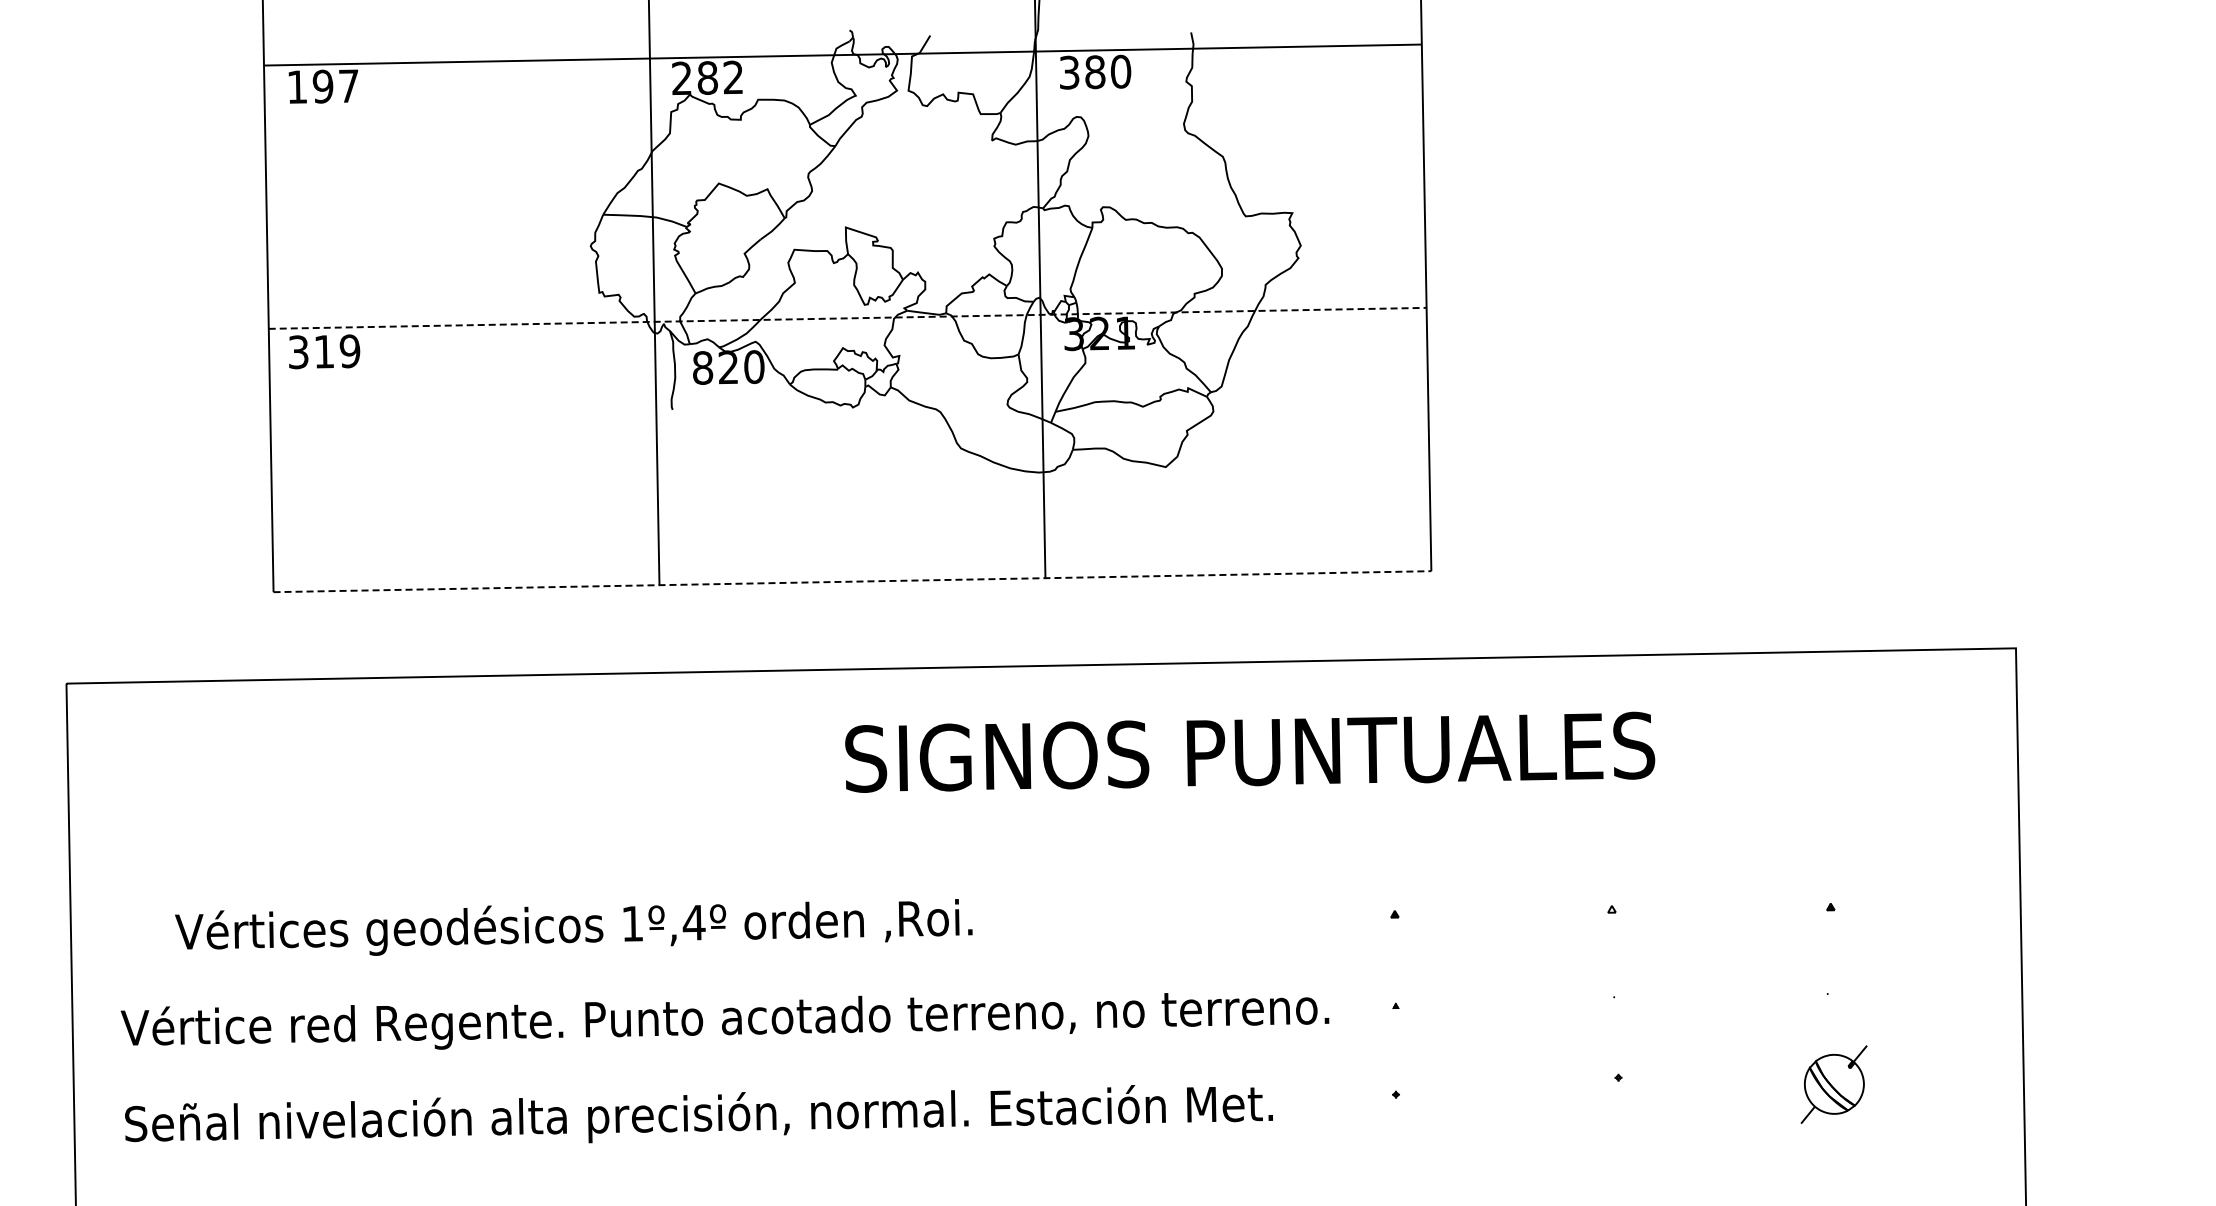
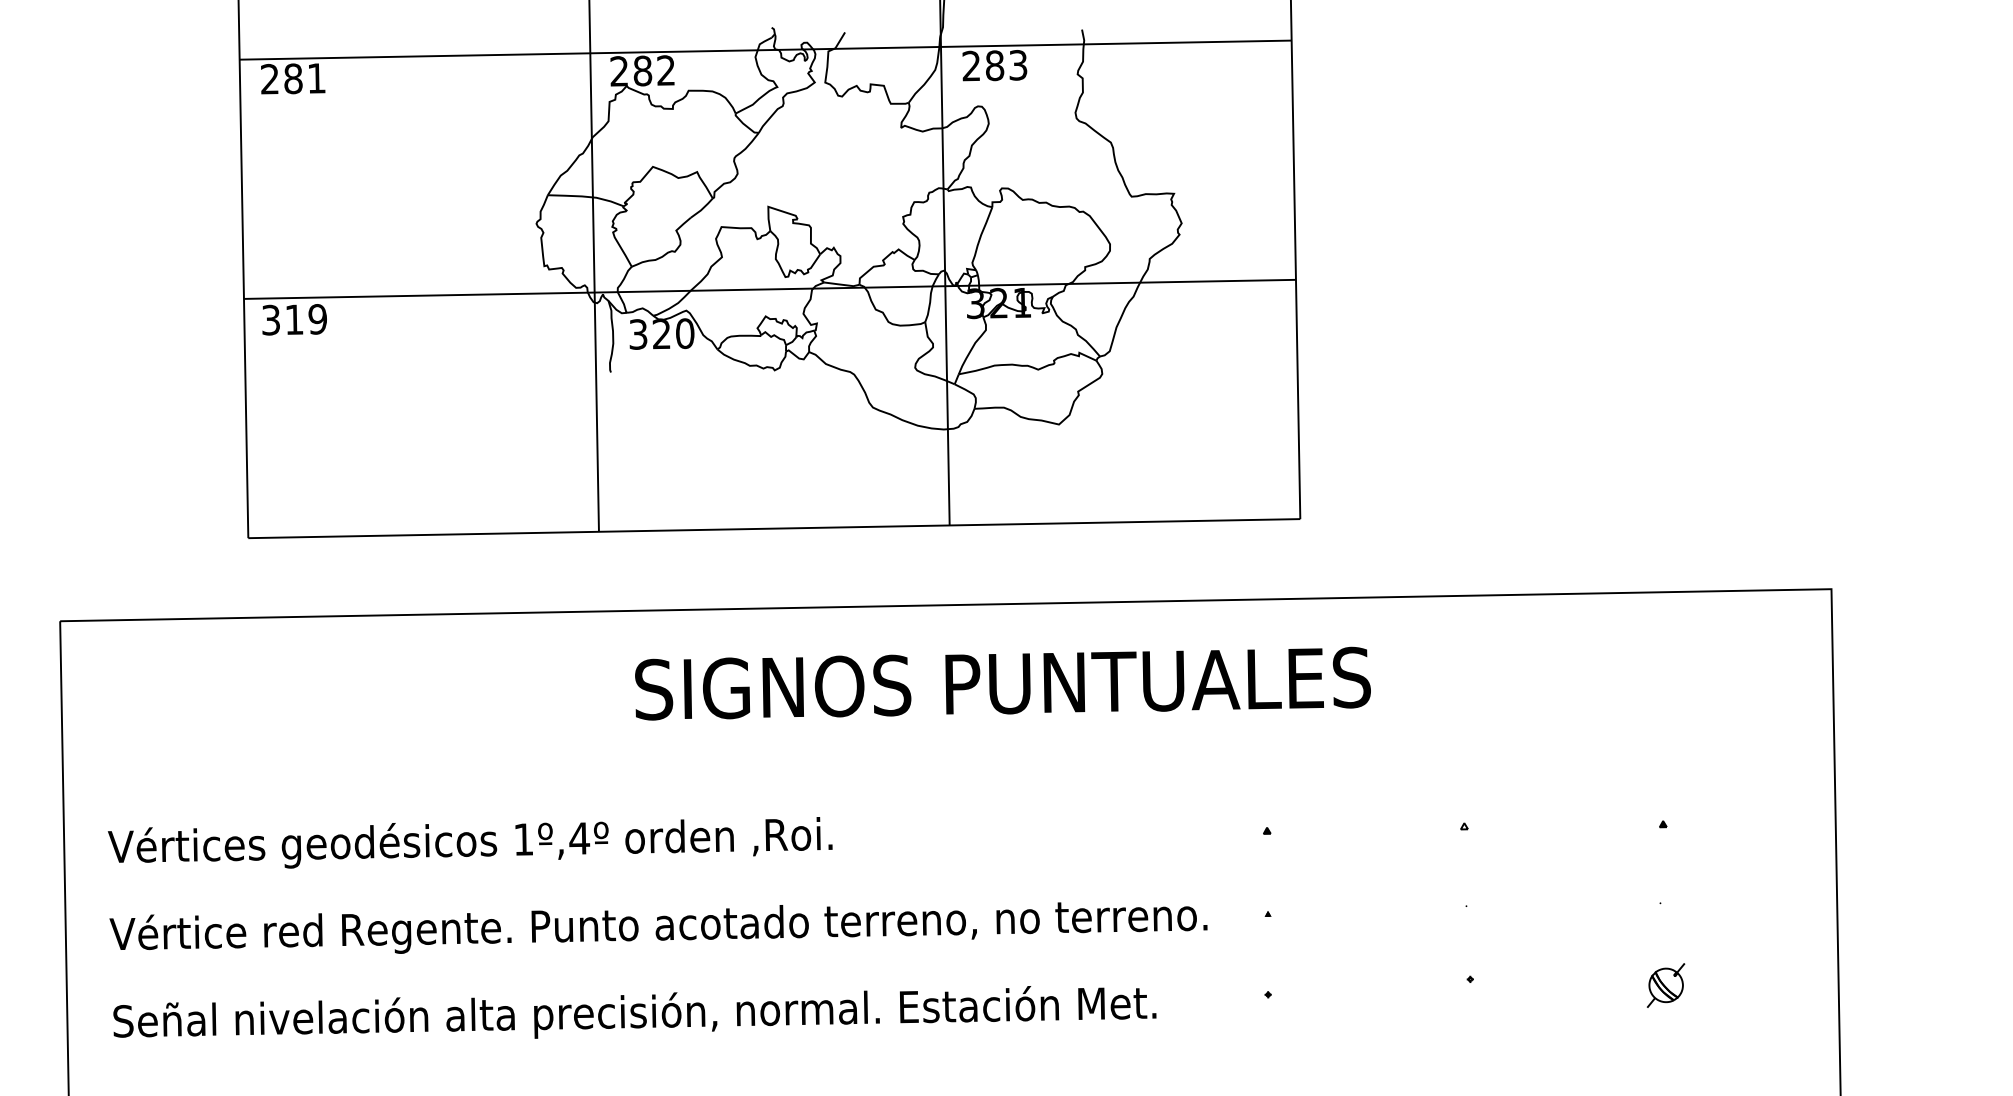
text: (1095, 71) -> (995, 65), 380 -> 283
text: (322, 86) -> (292, 78), 197 -> 281
line: (848, 318) -> (770, 289), dashed -> solid
text: (703, 367) -> (638, 334), 820 -> 320
line: (852, 581) -> (774, 528), dashed -> solid
text: (1250, 751) -> (1003, 682), moved
text: (573, 927) -> (469, 842), moved
part: (1833, 1084) -> (1665, 985), size x0.62

